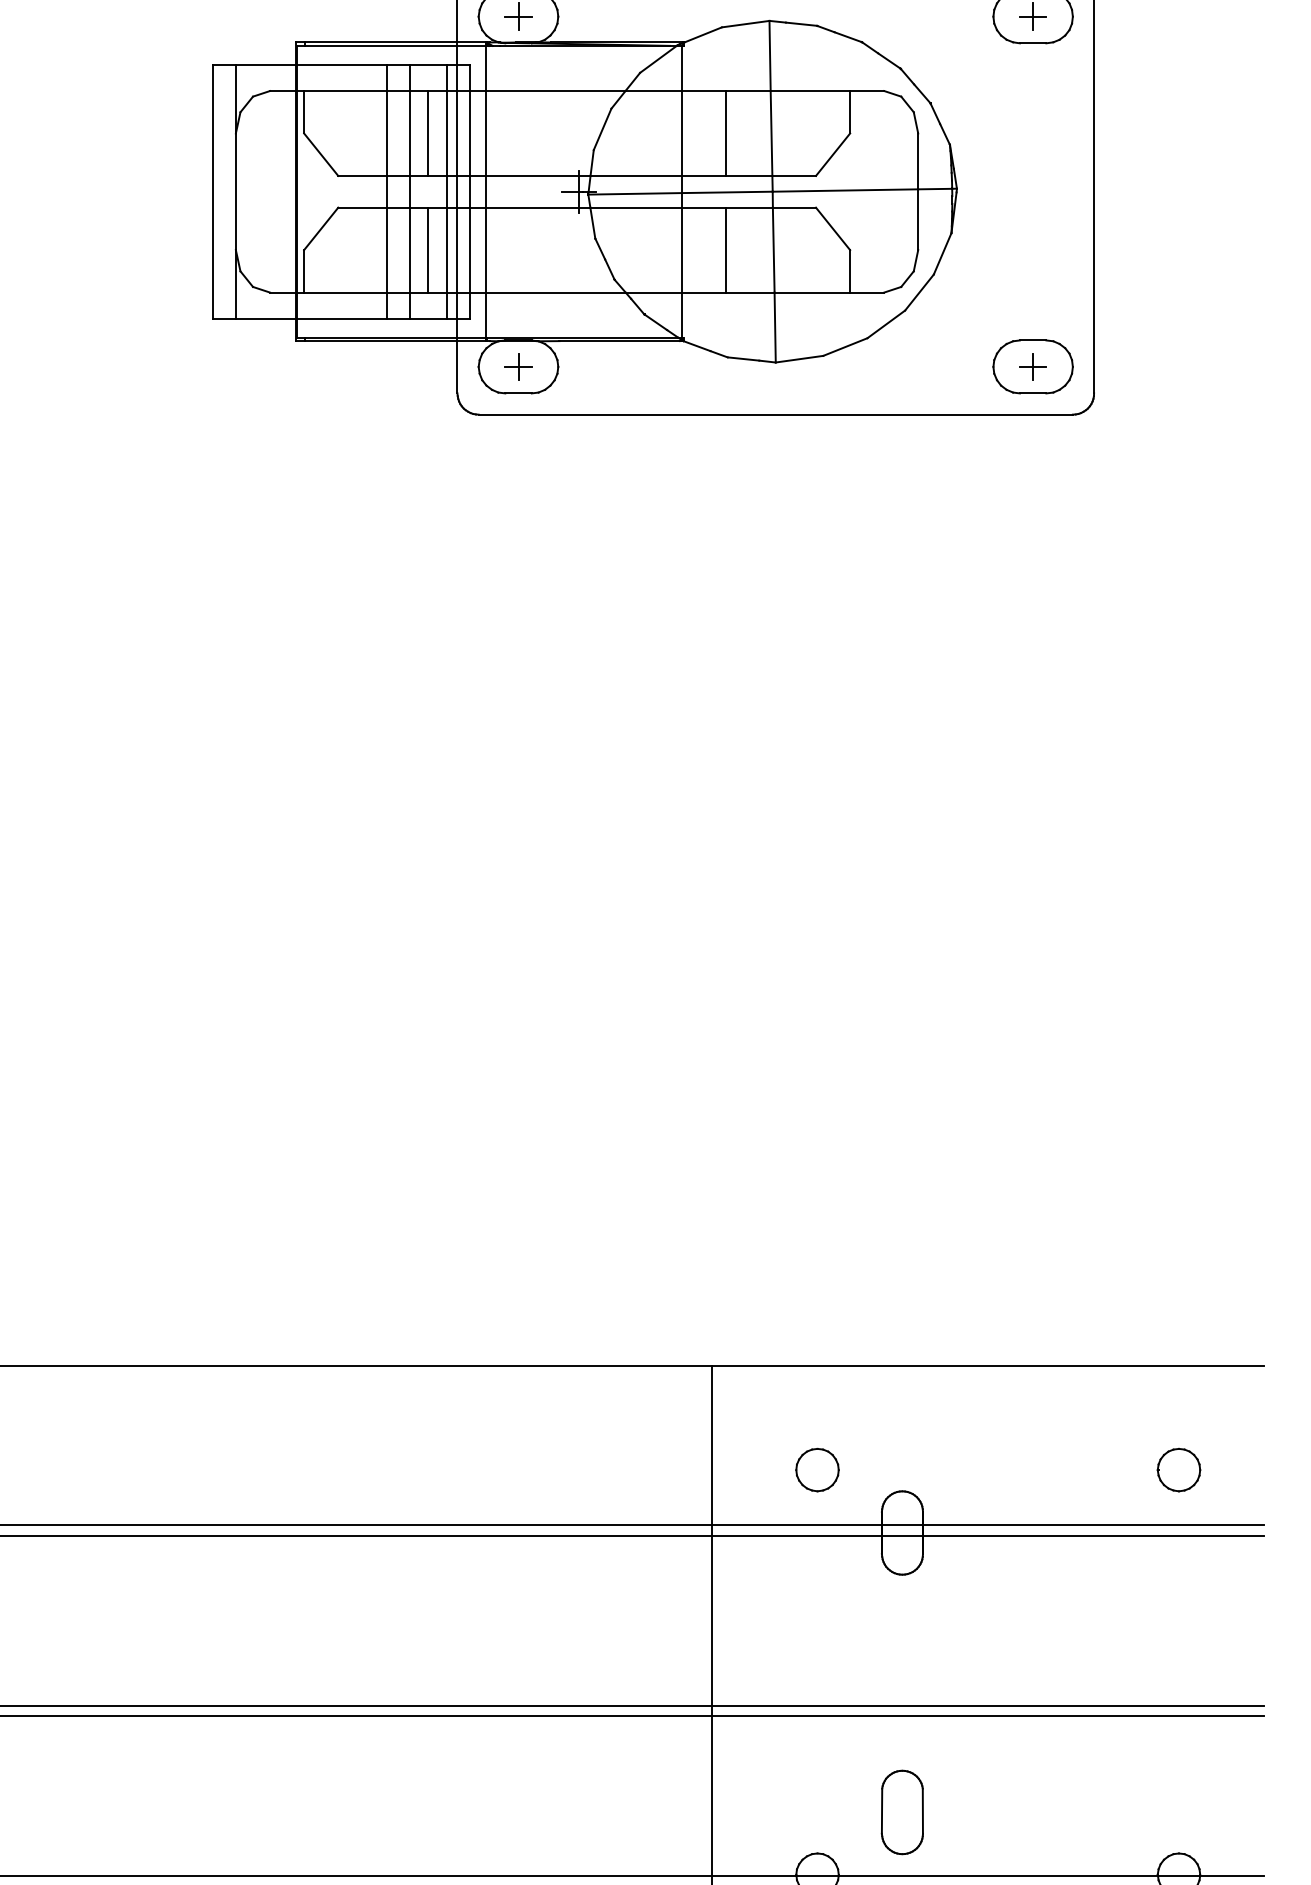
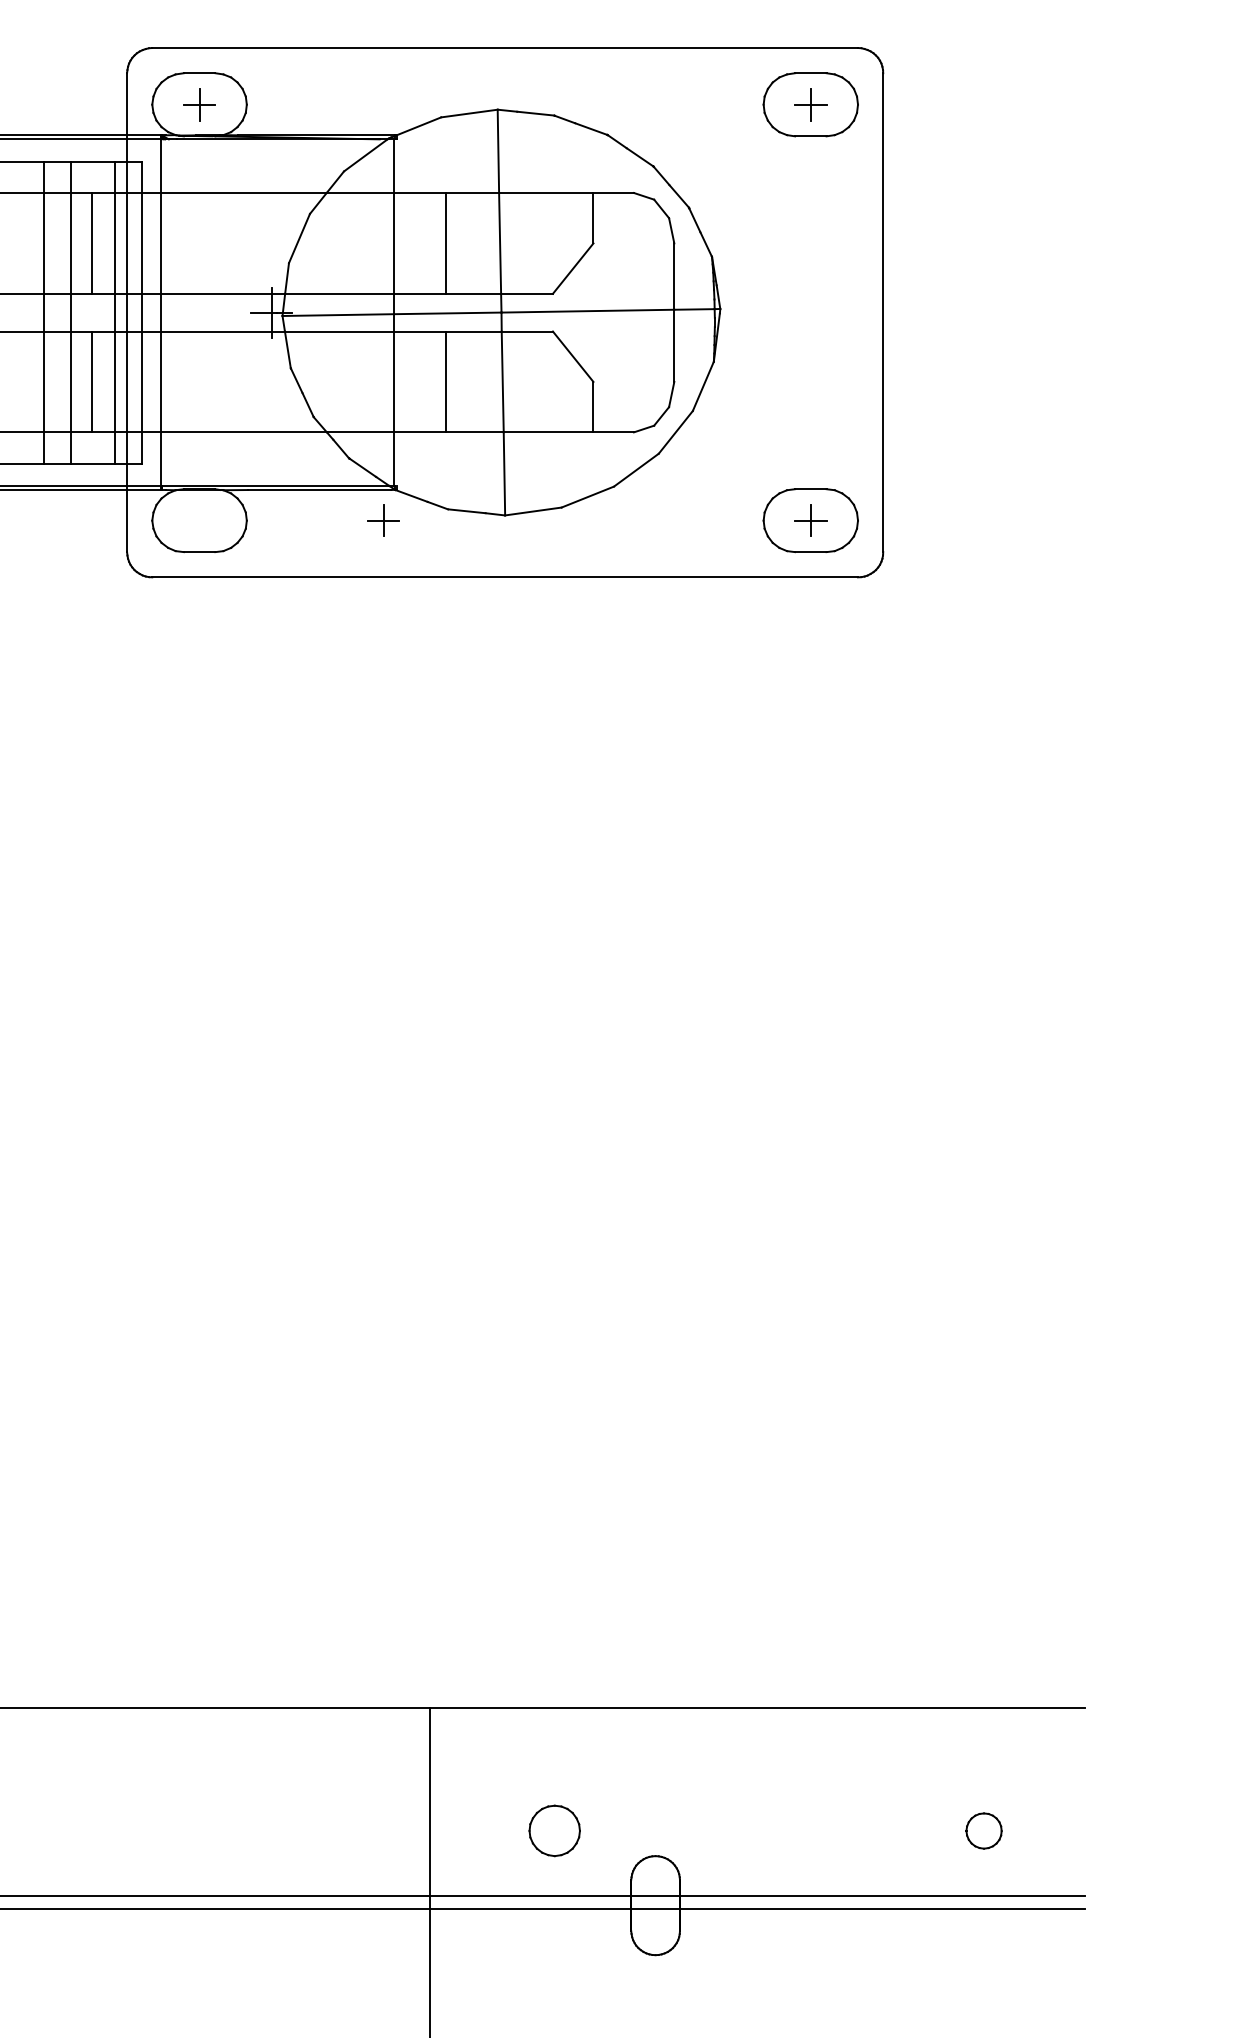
part: (518, 366) -> (383, 520), moved
part: (1178, 1470) -> (983, 1831), size x0.7

